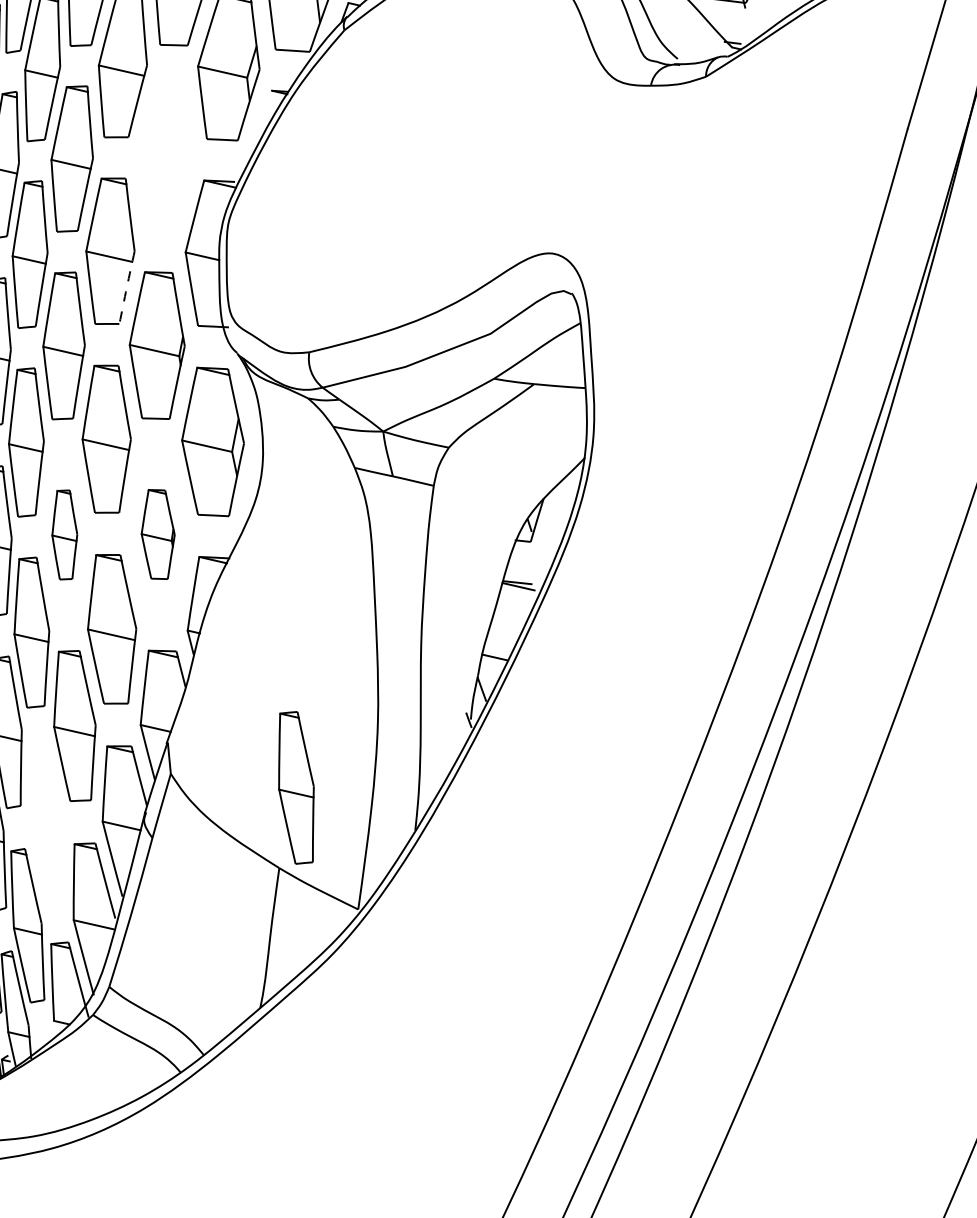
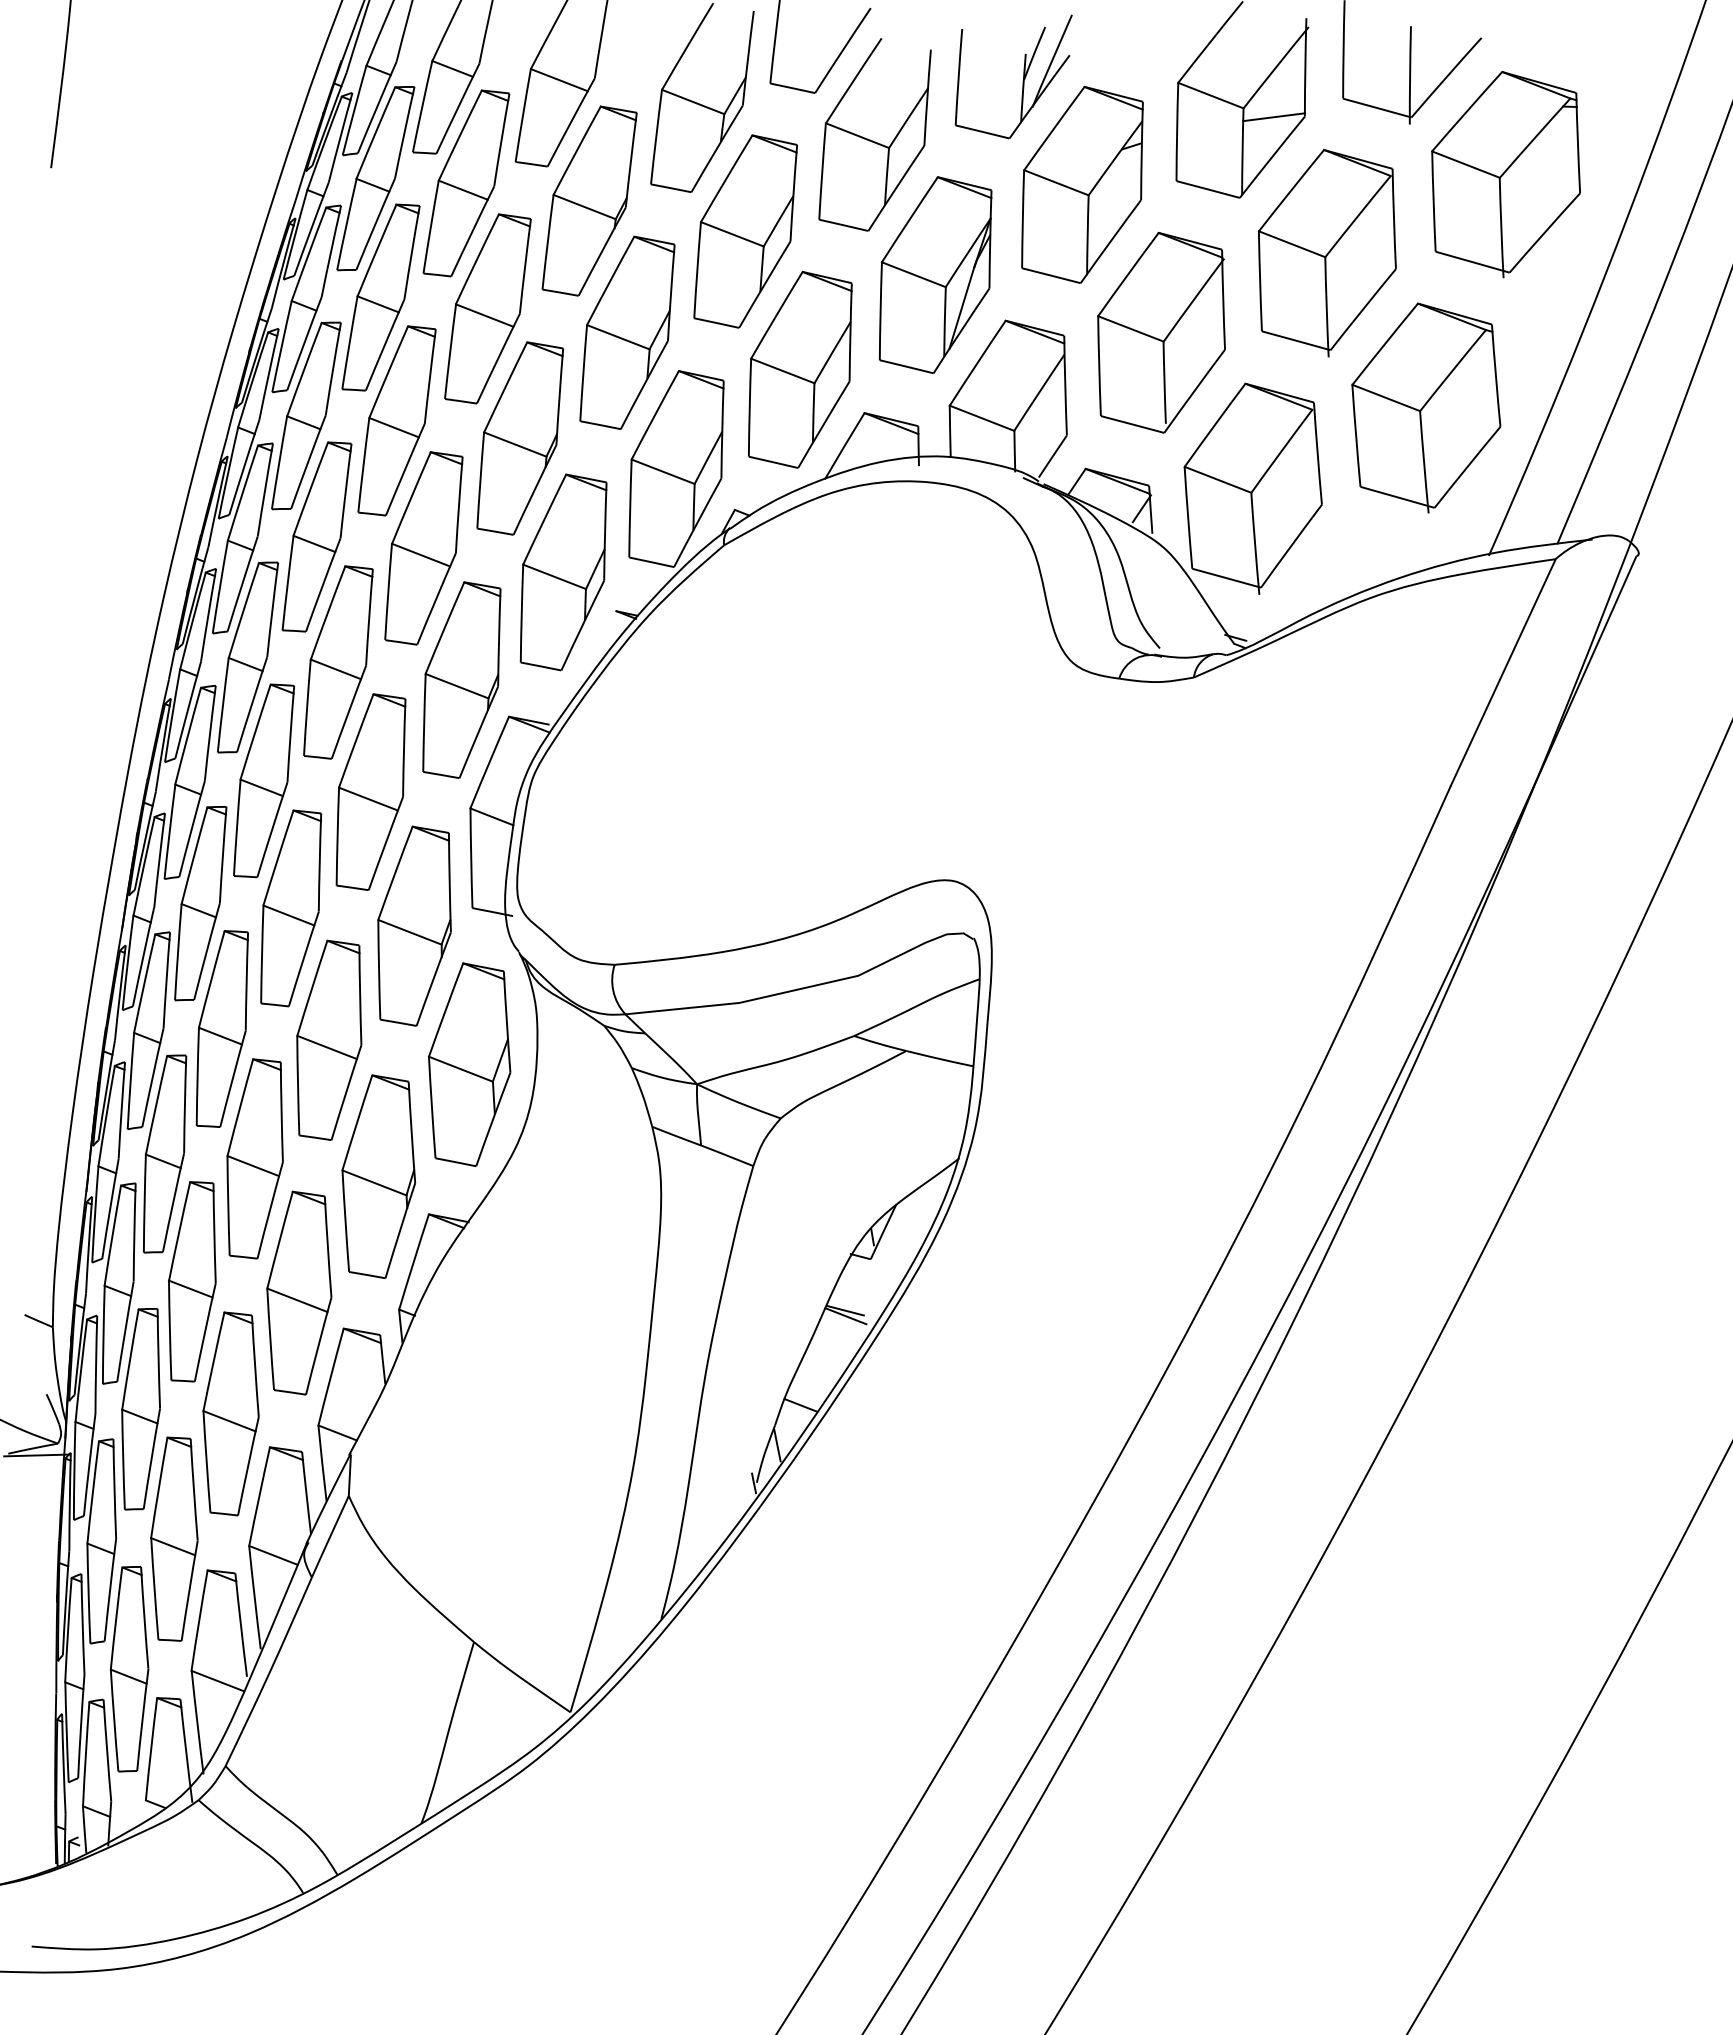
part: (165, 158) -> (461, 679), added
arc: (126, 287) -> (385, 843), dashed -> solid
part: (64, 534) -> (254, 1158), size x1.67
part: (157, 534) -> (378, 1176), size x1.67
part: (296, 787) -> (174, 1538), moved

